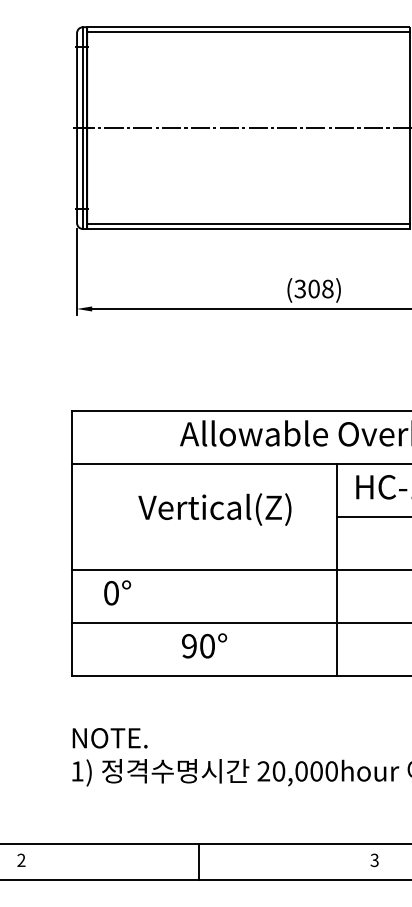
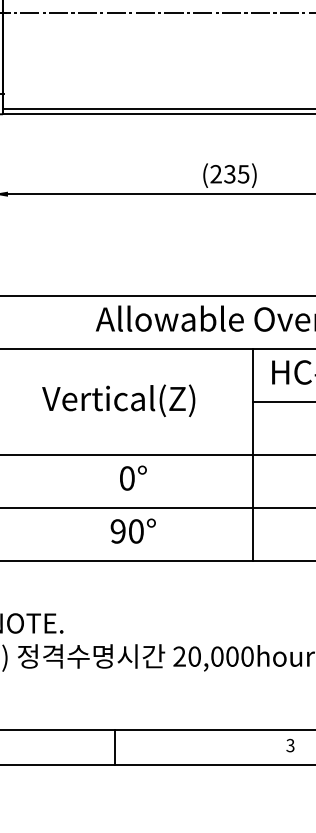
text: (313, 288) -> (229, 173), (308) -> (235)
text: (214, 509) -> (118, 400), moved
text: (117, 592) -> (133, 477), moved
text: (204, 645) -> (133, 530), moved

